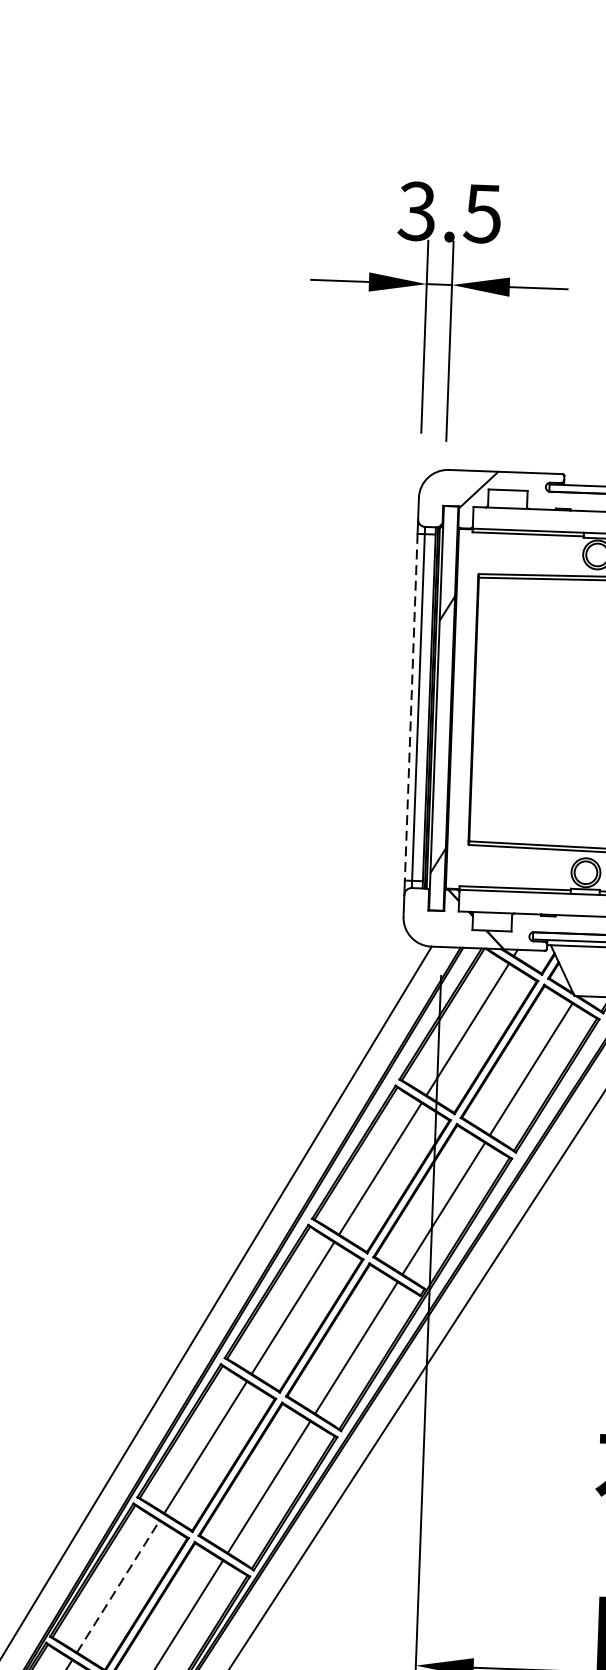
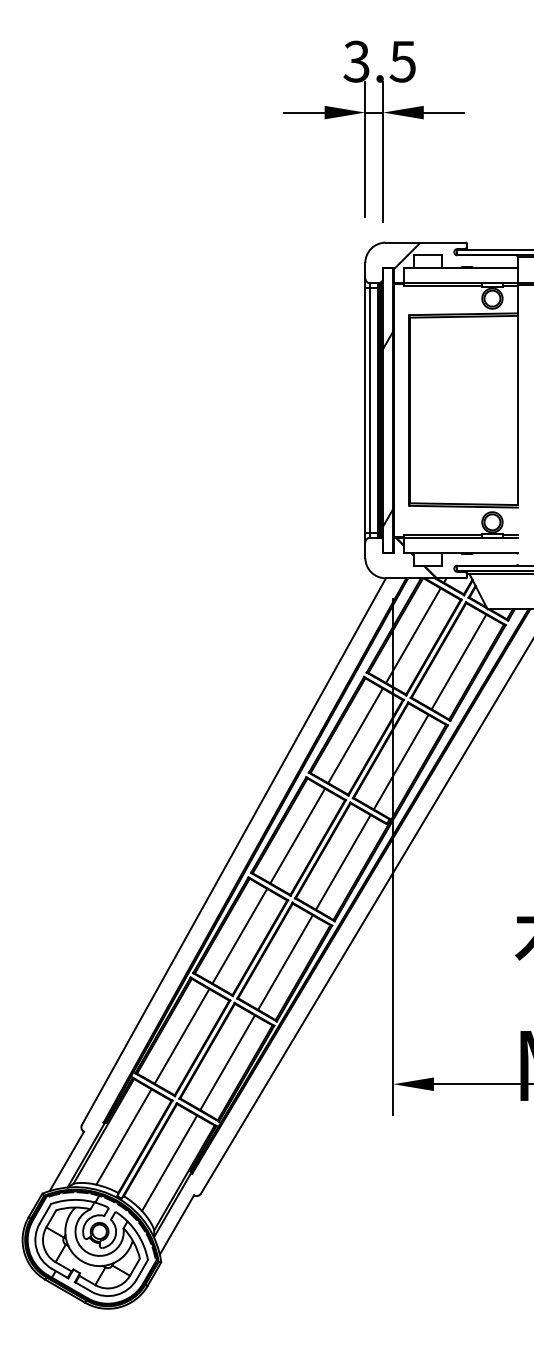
line: (411, 707) -> (365, 410), dashed -> solid
line: (118, 1586) -> (182, 1036), dashed -> solid

